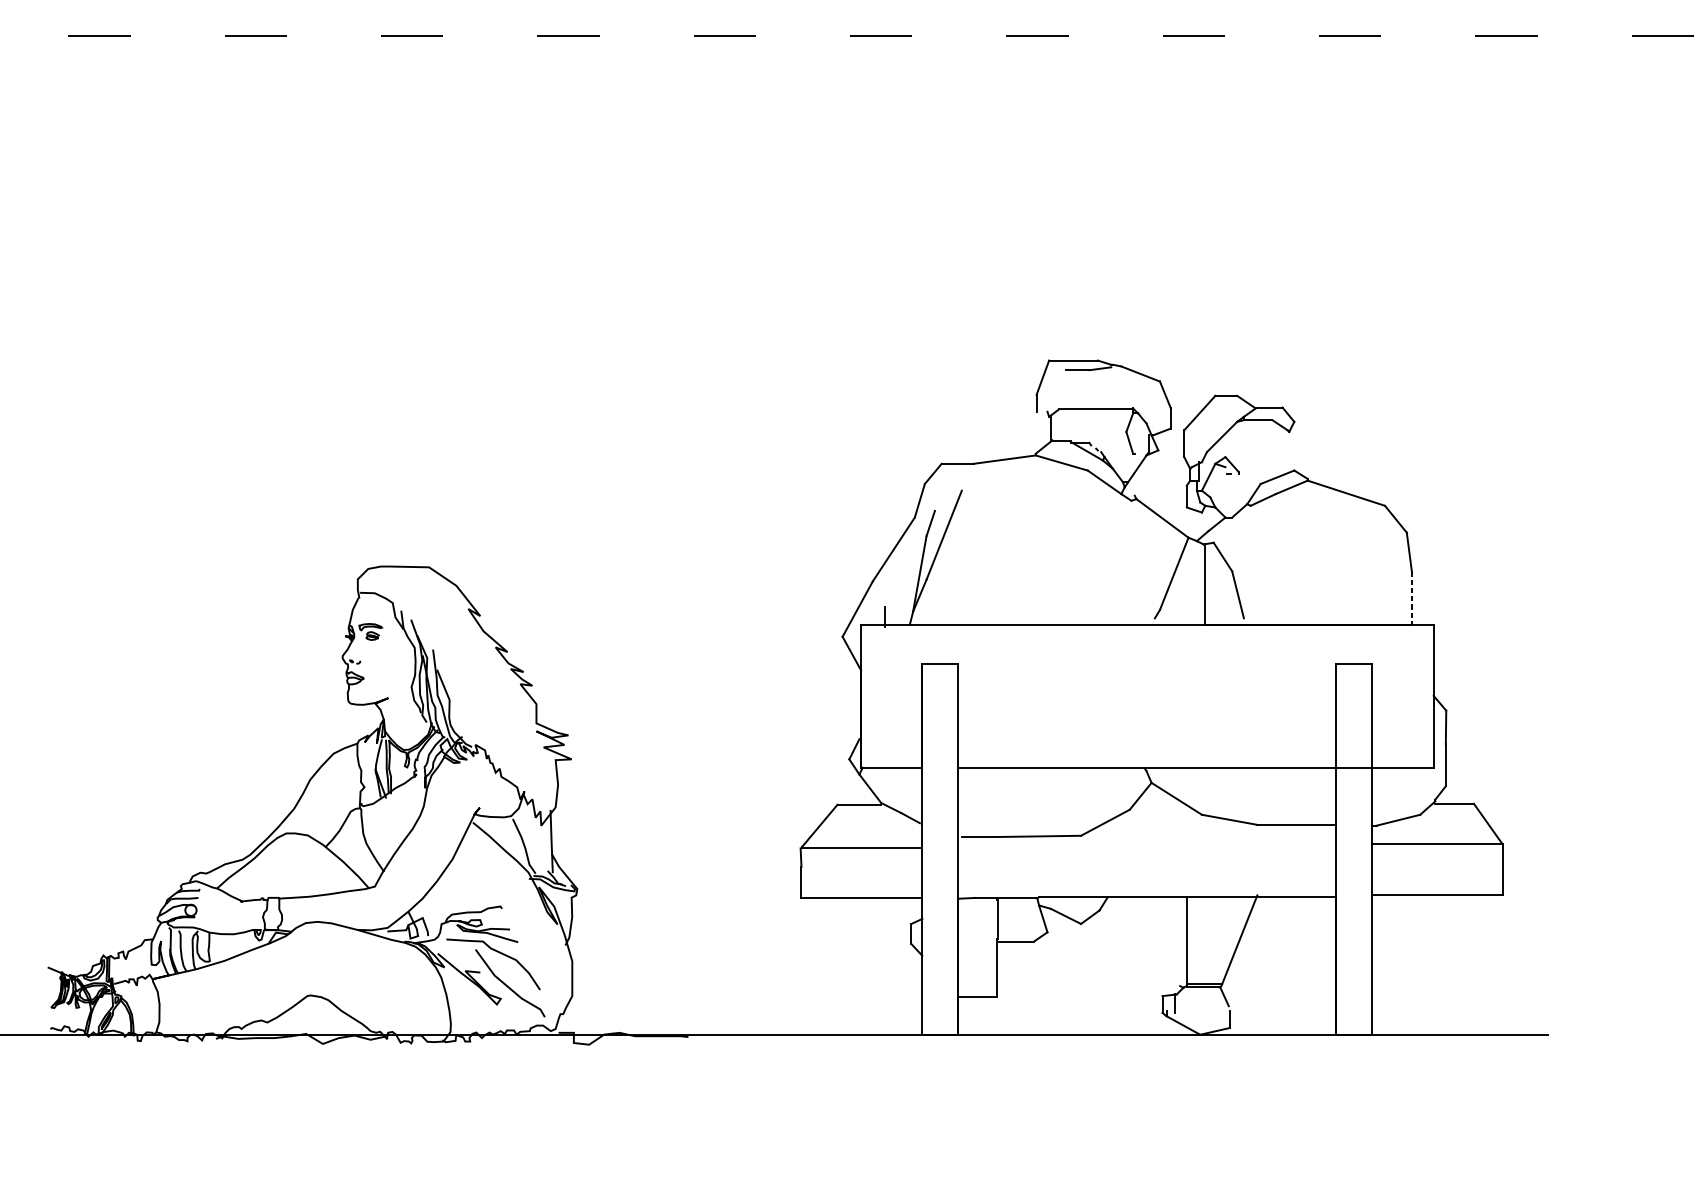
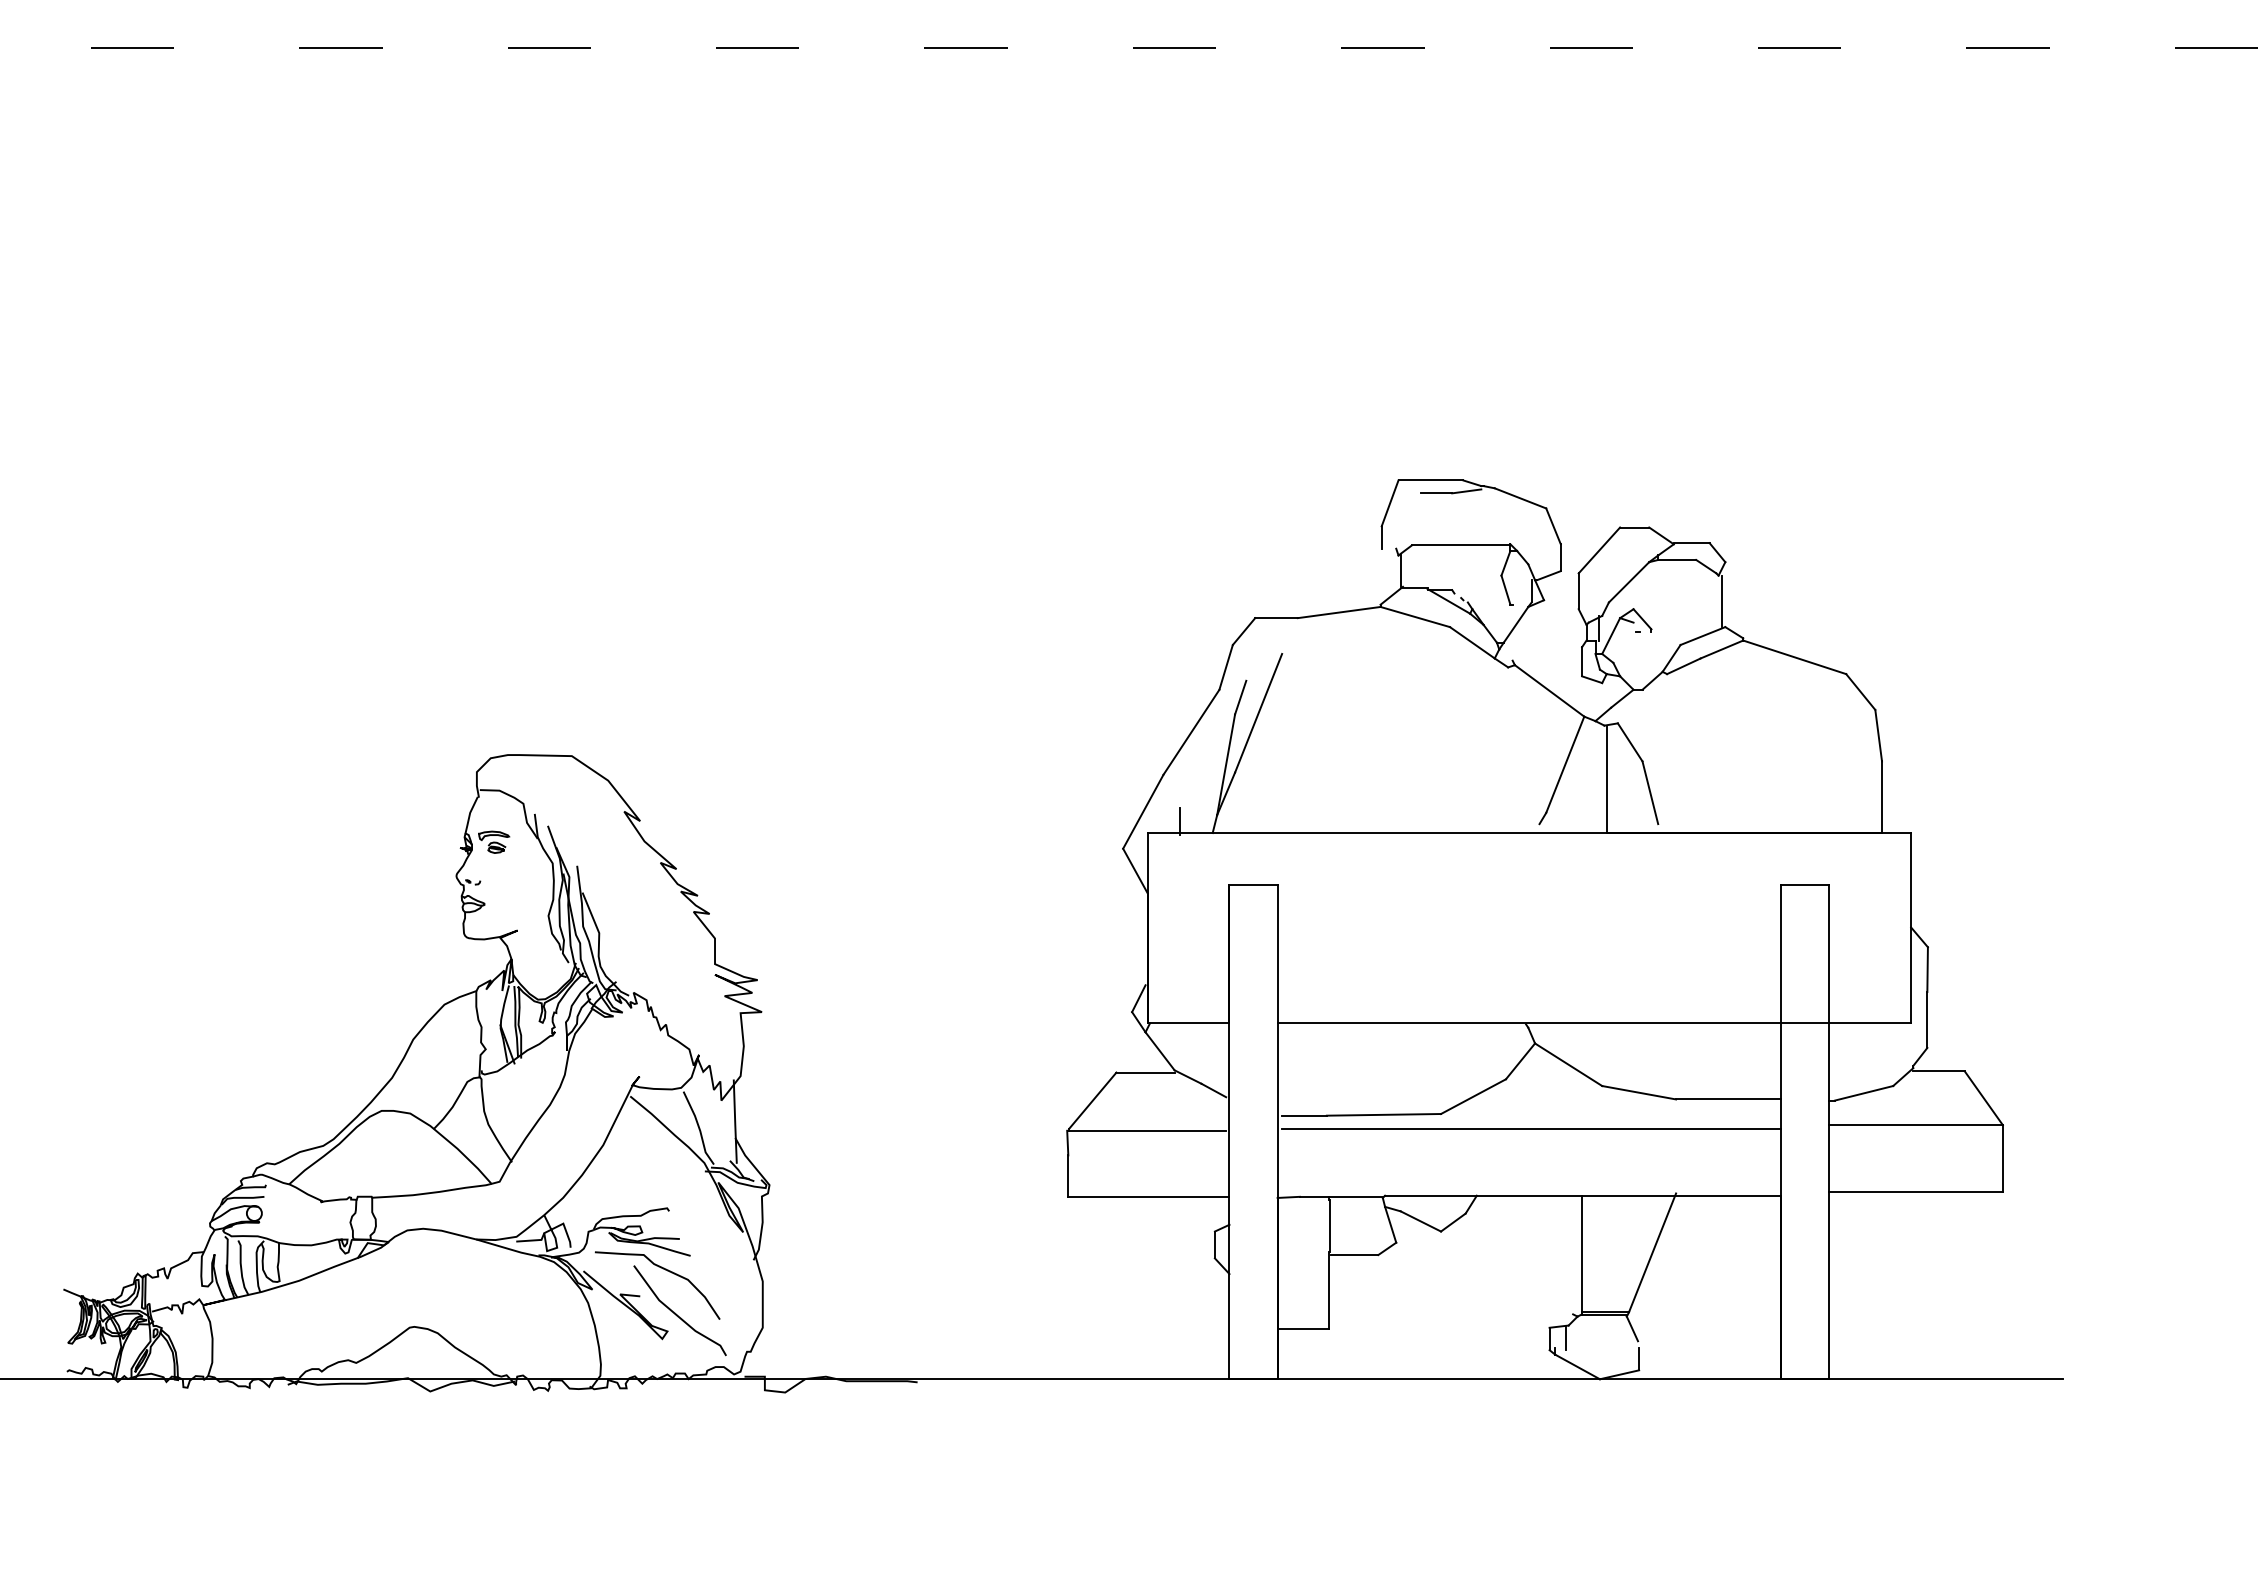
line: (1291, 451) -> (1721, 601), added
line: (1412, 598) -> (1882, 797), dashed -> solid
line: (1148, 846) -> (1531, 1128), added

